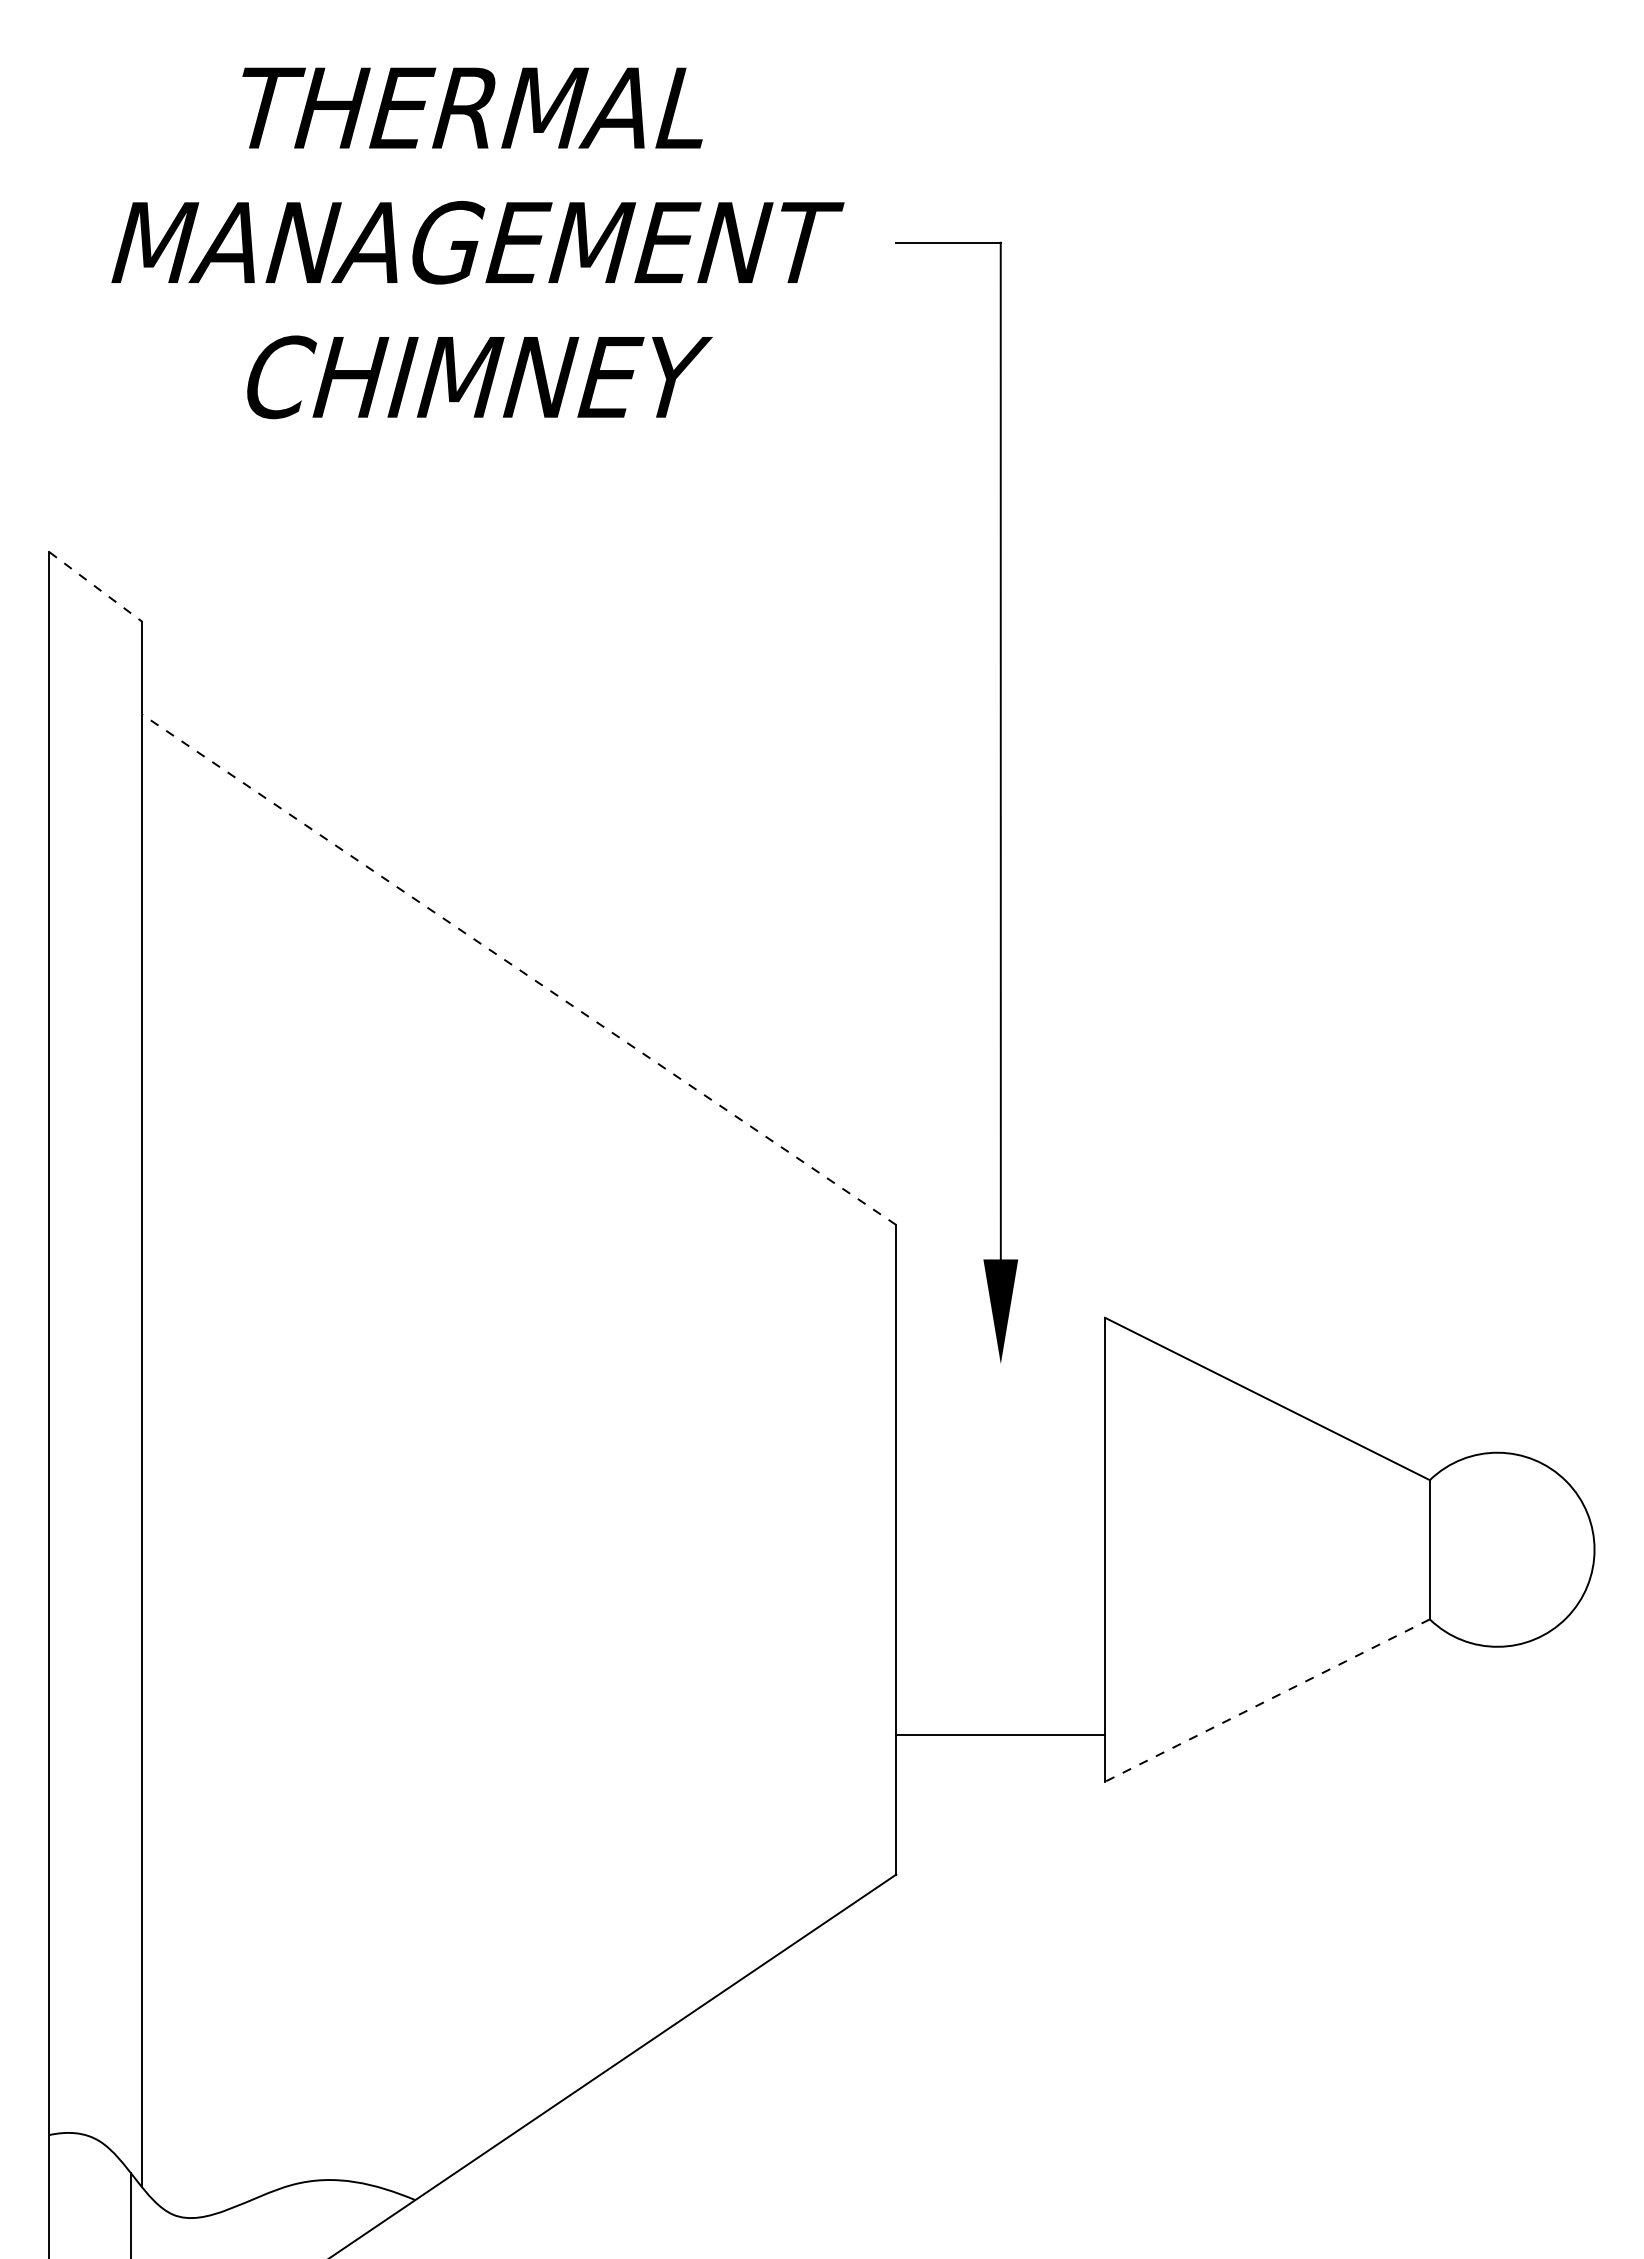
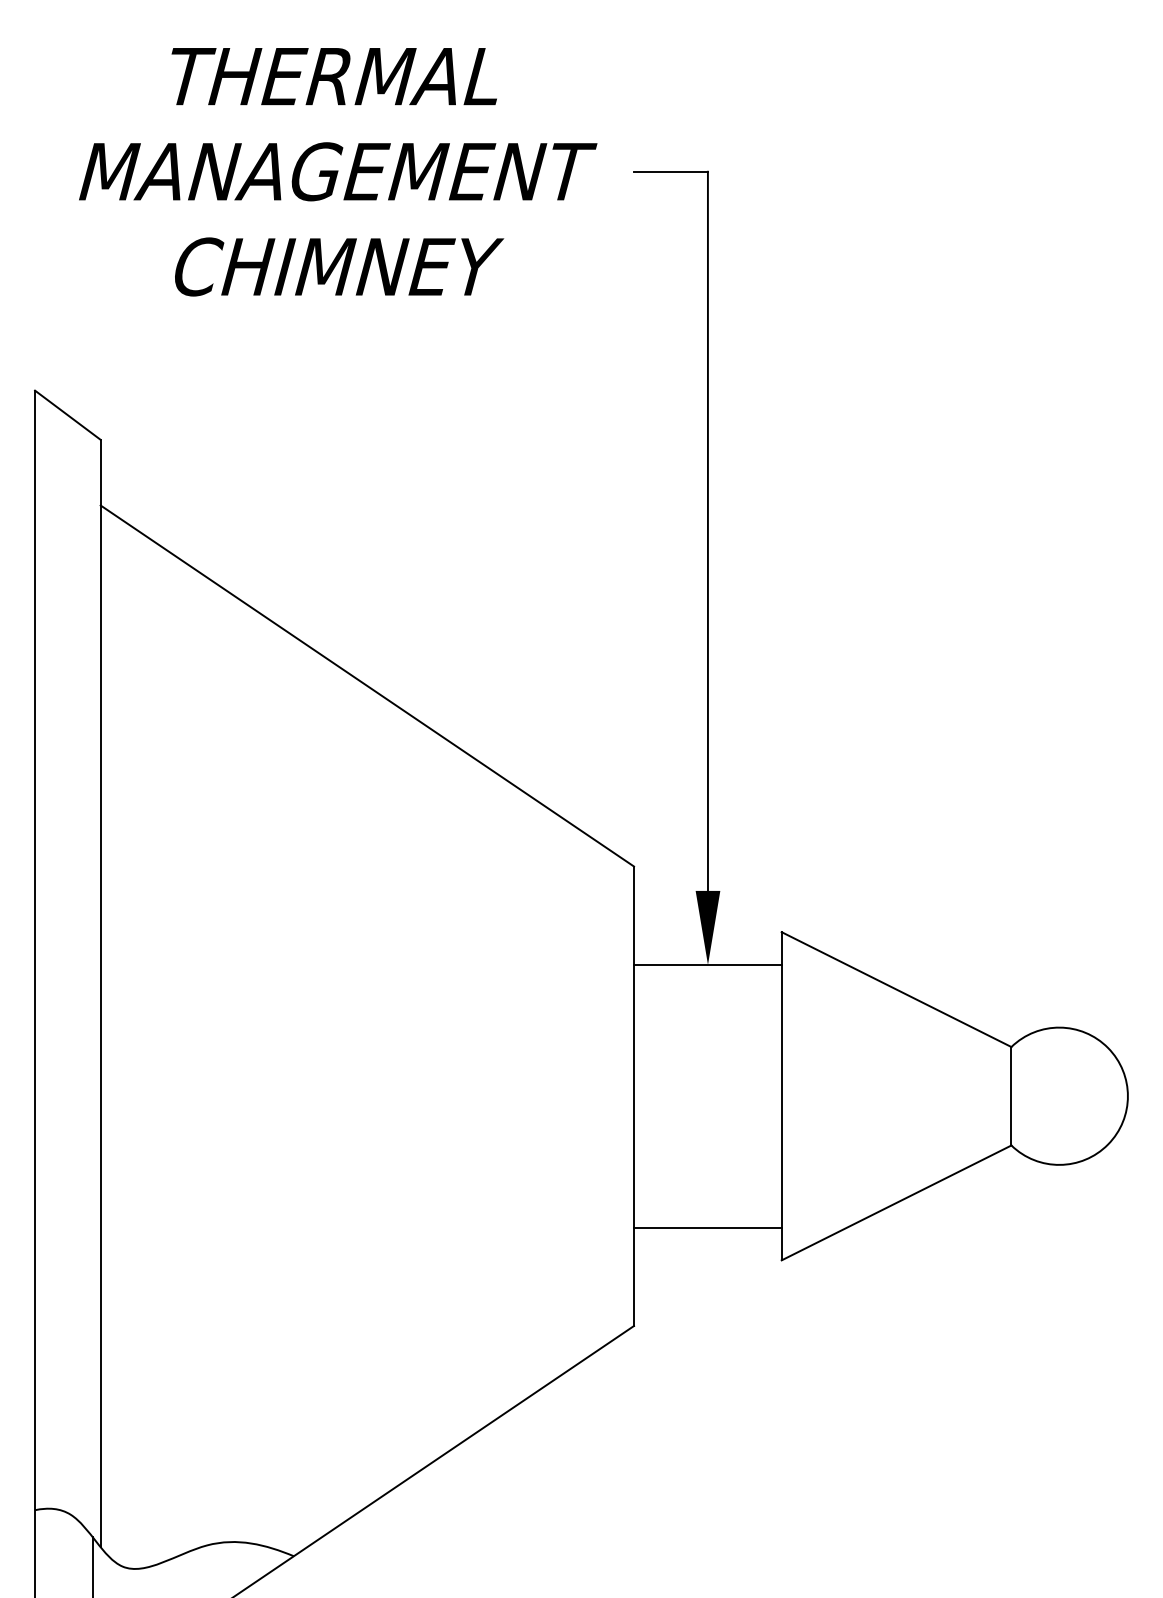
line: (96, 587) -> (68, 415), dashed -> solid
line: (518, 969) -> (366, 685), dashed -> solid
line: (1000, 1364) -> (707, 965), added
line: (1267, 1700) -> (896, 1202), dashed -> solid

